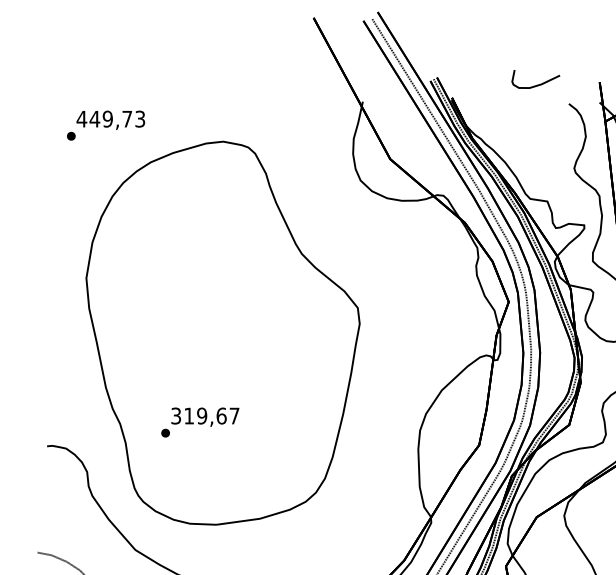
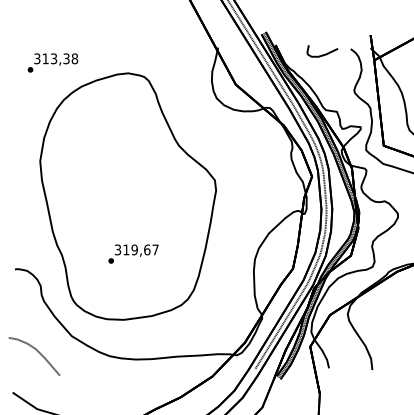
curve: (535, 84) -> (322, 54), moved
text: (110, 118) -> (55, 58), 449,73 -> 313,38
text: (200, 421) -> (133, 253), moved

